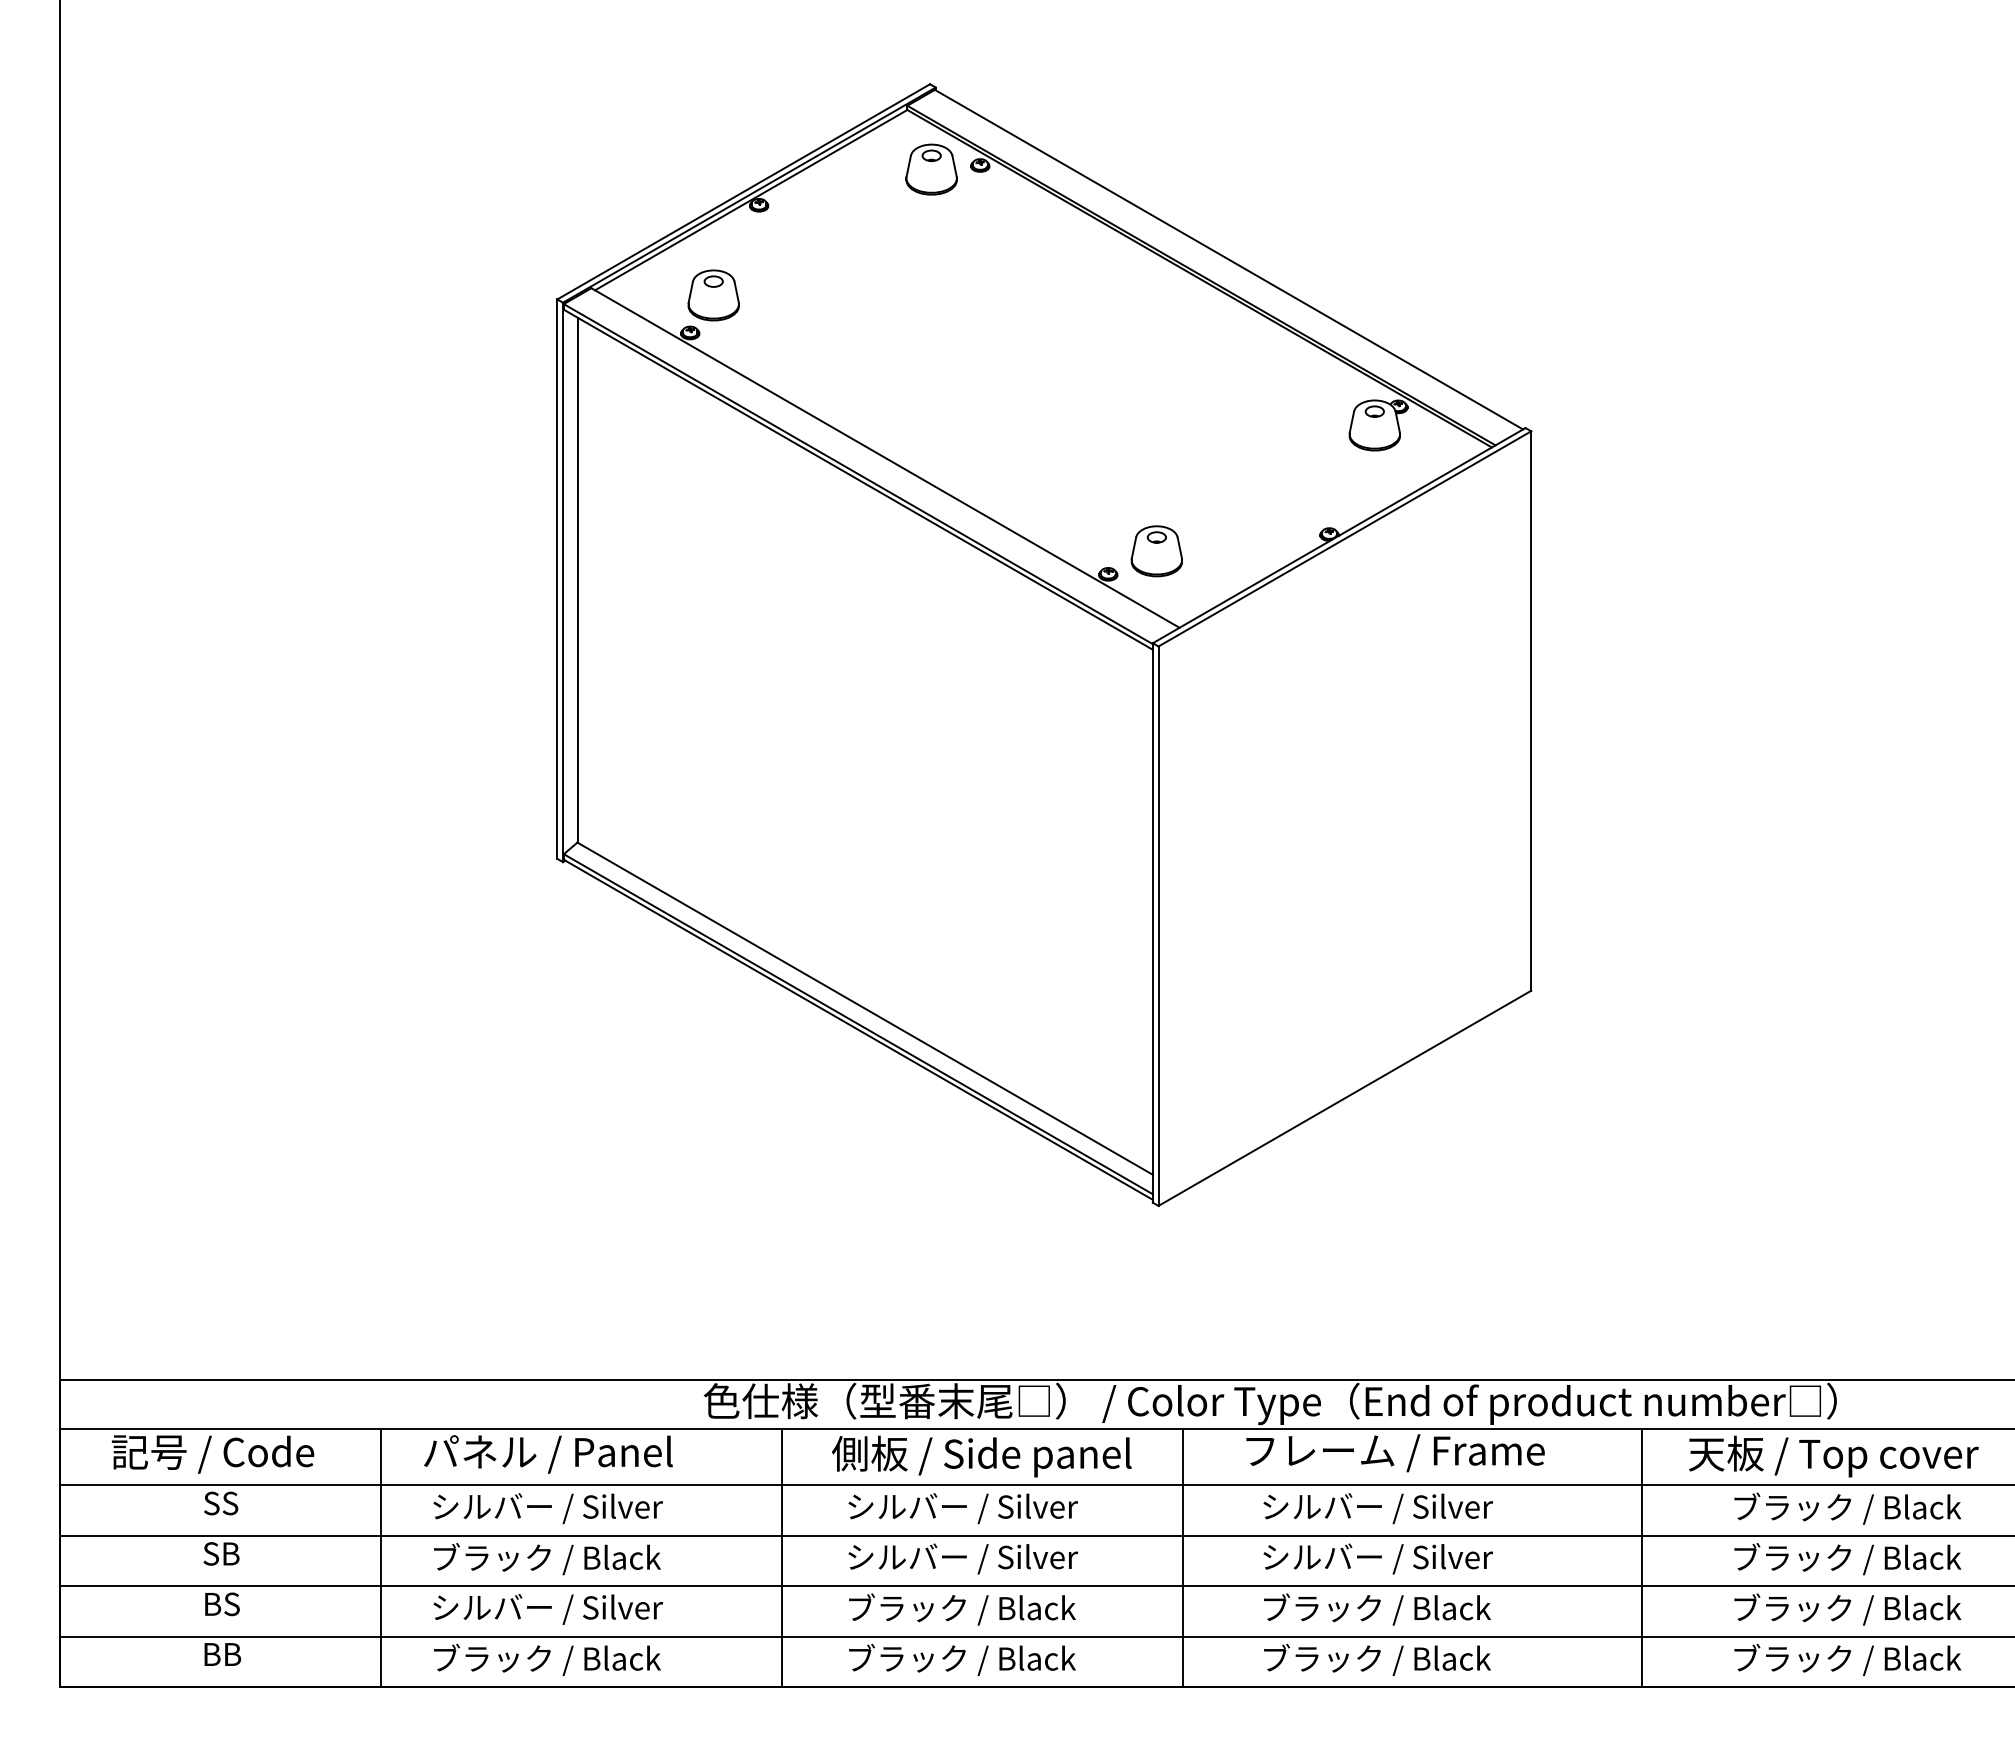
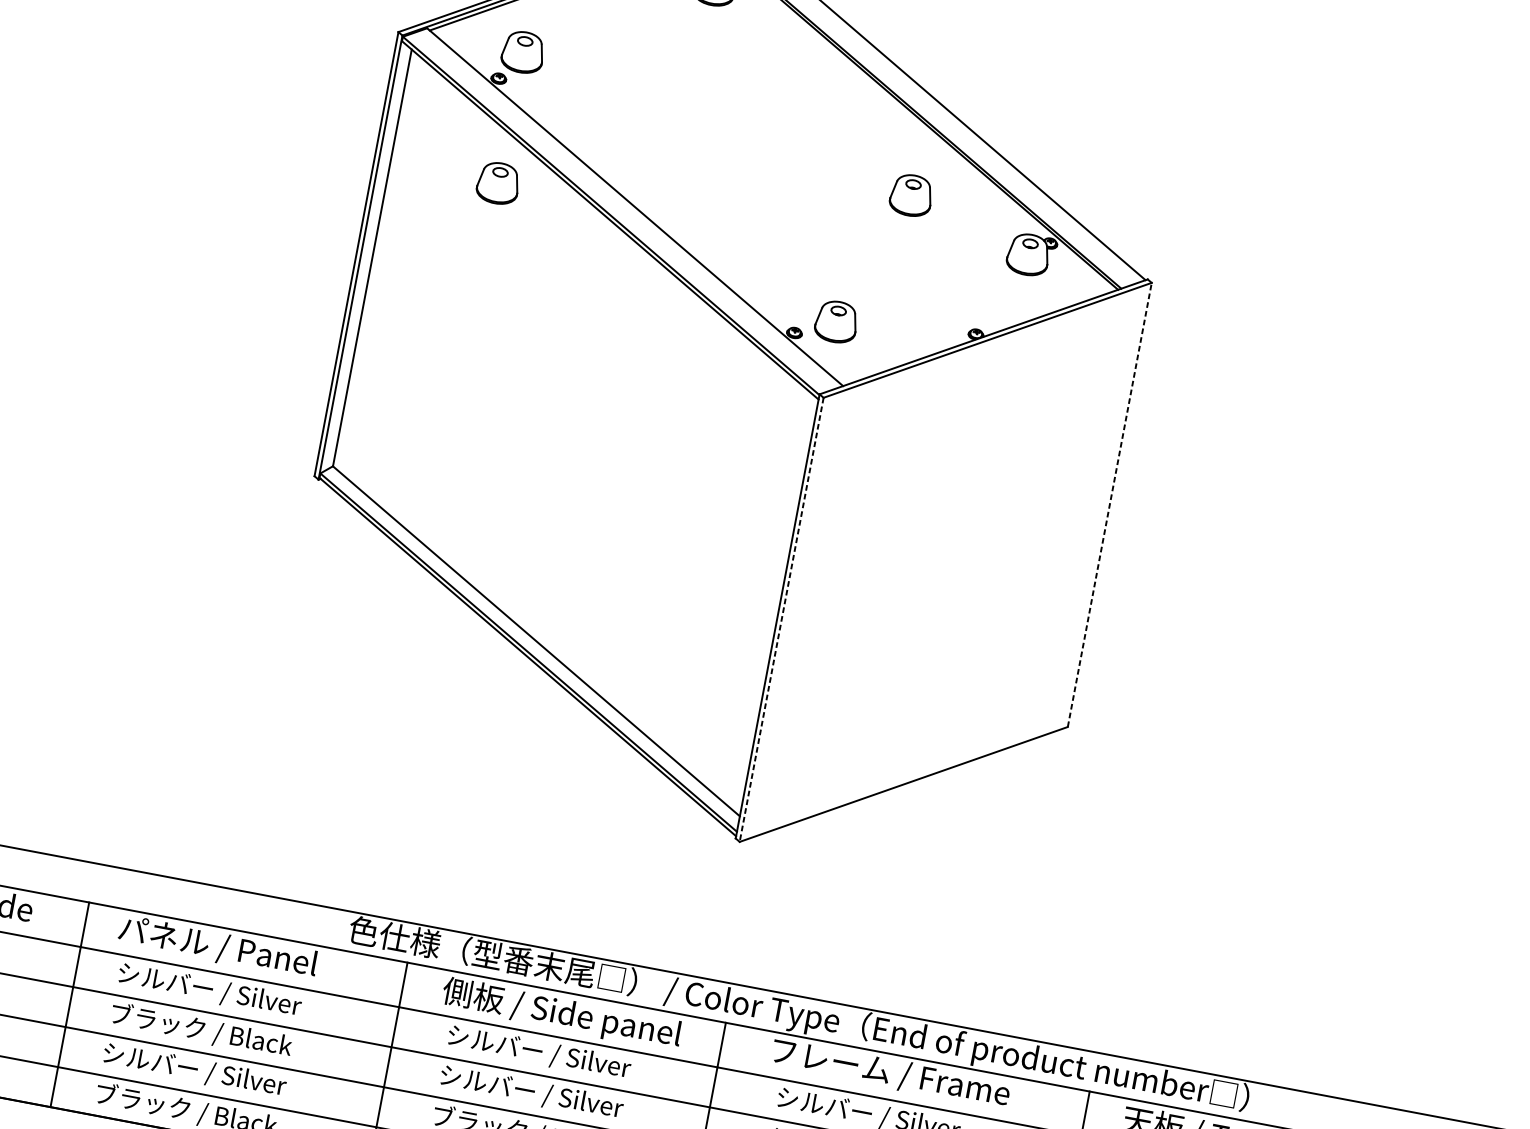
part: (1218, 380) -> (911, 195), added
part: (713, 460) -> (498, 183), added
line: (1531, 711) -> (1109, 505), solid -> dashed
line: (1158, 926) -> (781, 620), solid -> dashed

